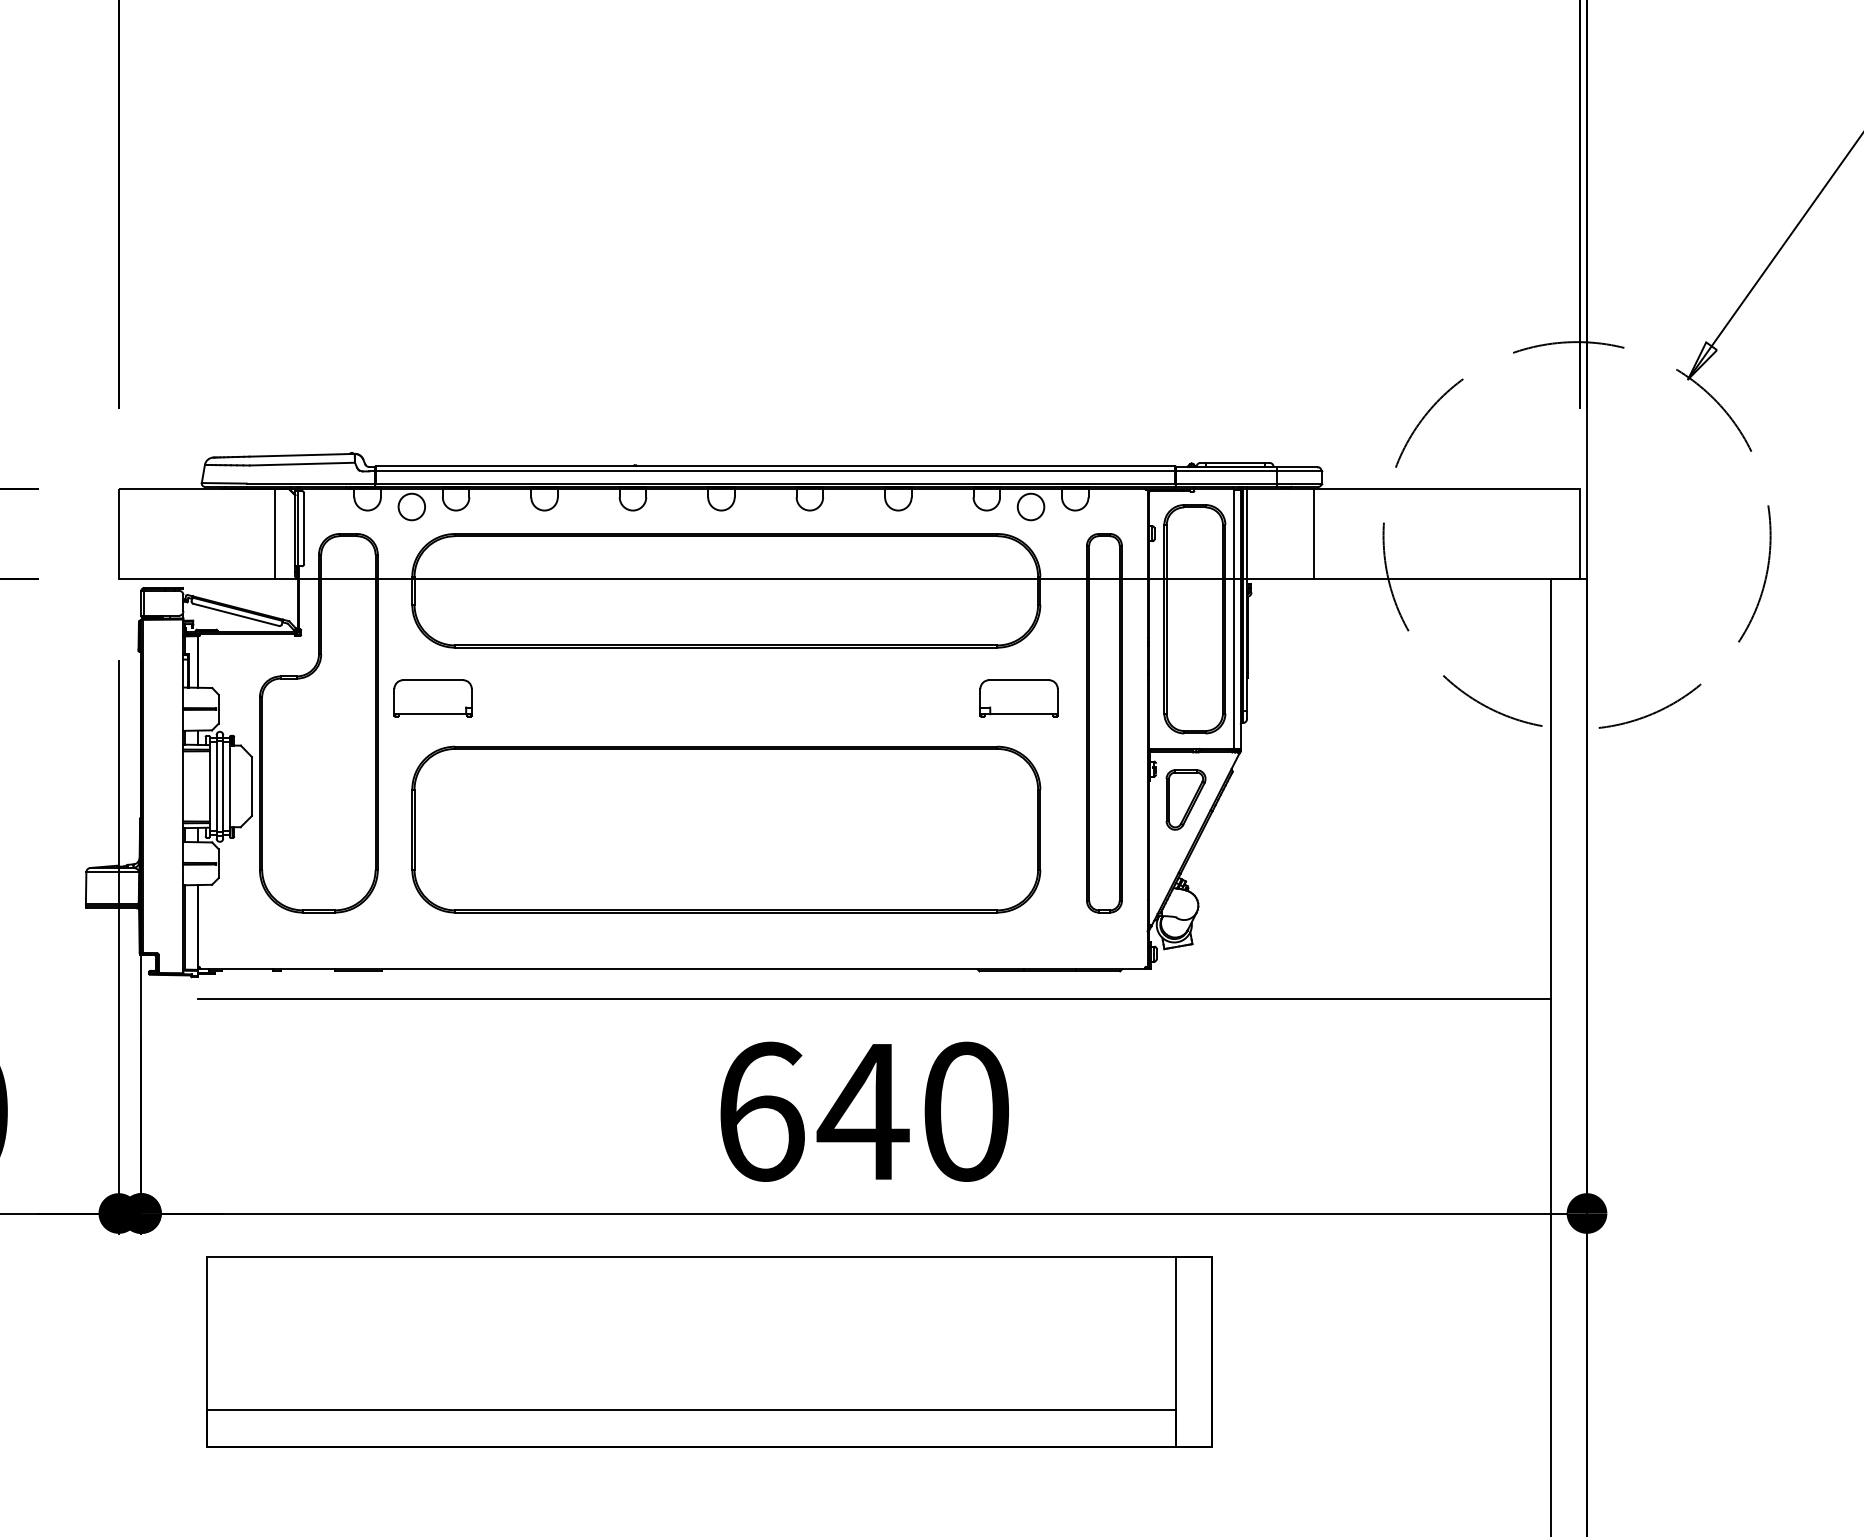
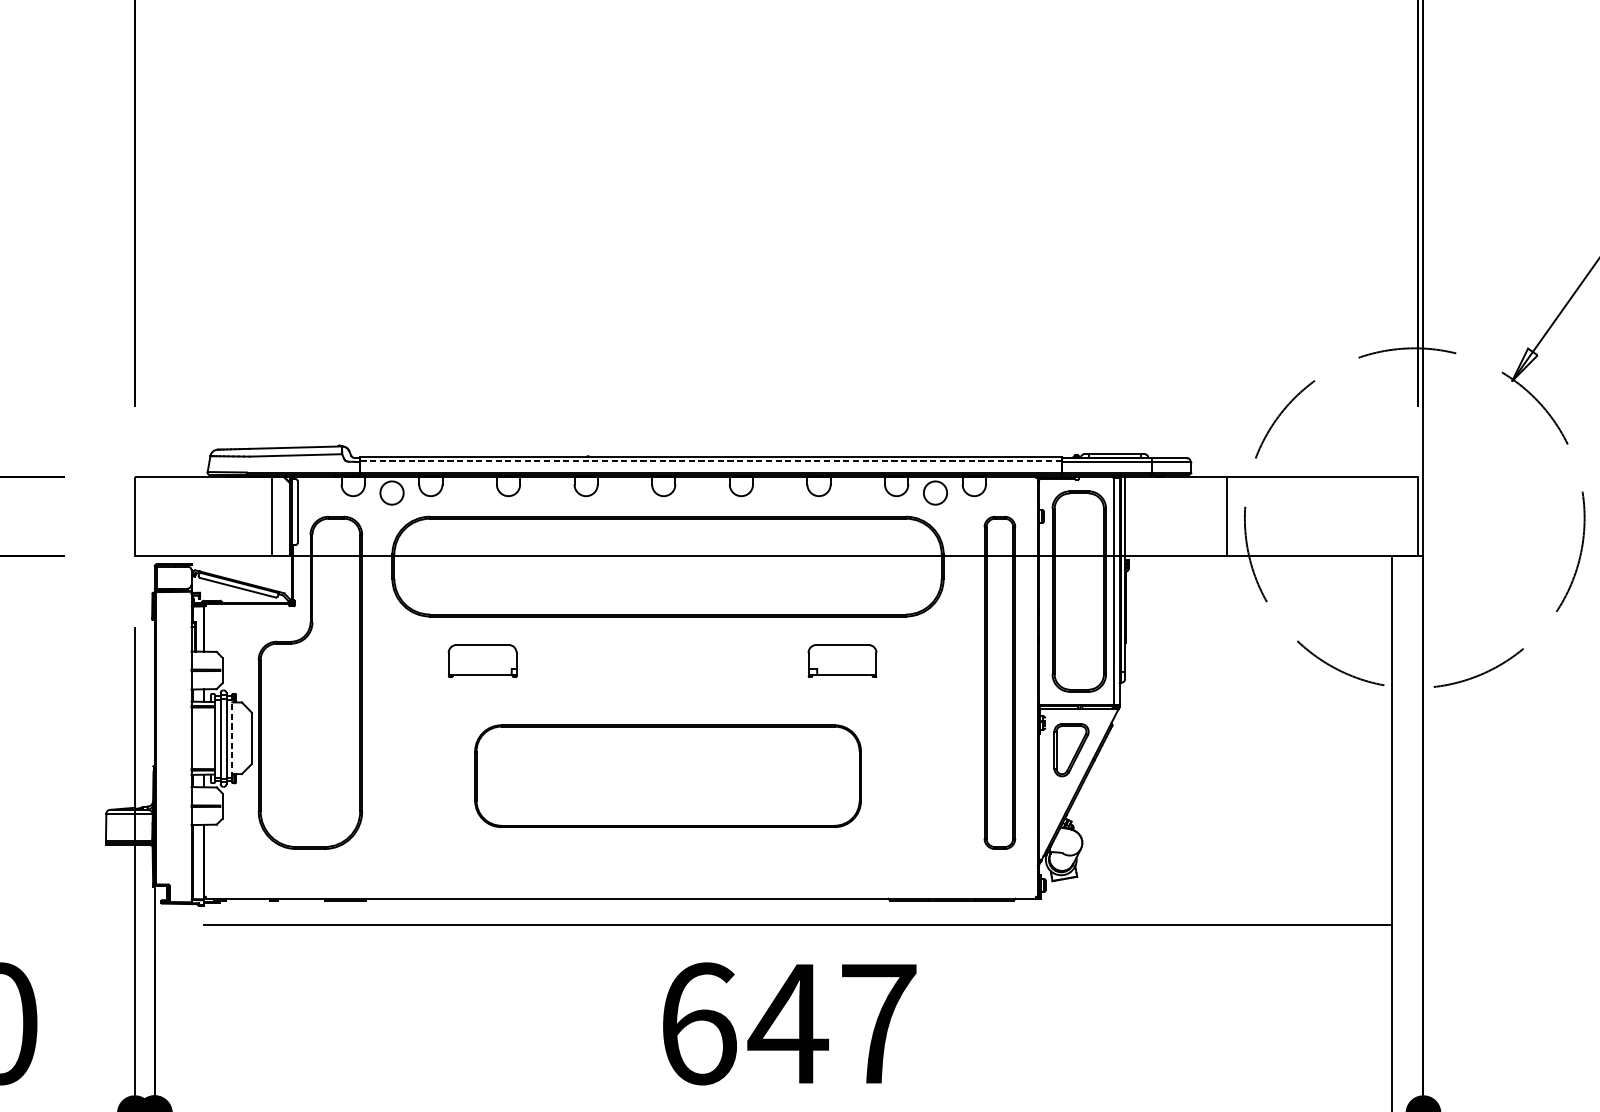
line: (775, 470) -> (711, 461), solid -> dashed
line: (1313, 533) -> (1226, 516), moved
part: (432, 698) -> (482, 661), moved
part: (1018, 698) -> (841, 661), moved
line: (229, 786) -> (231, 738), solid -> dashed
part: (726, 829) -> (668, 776), size x0.7
text: (966, 1111) -> (878, 1023), 640 -> 647

